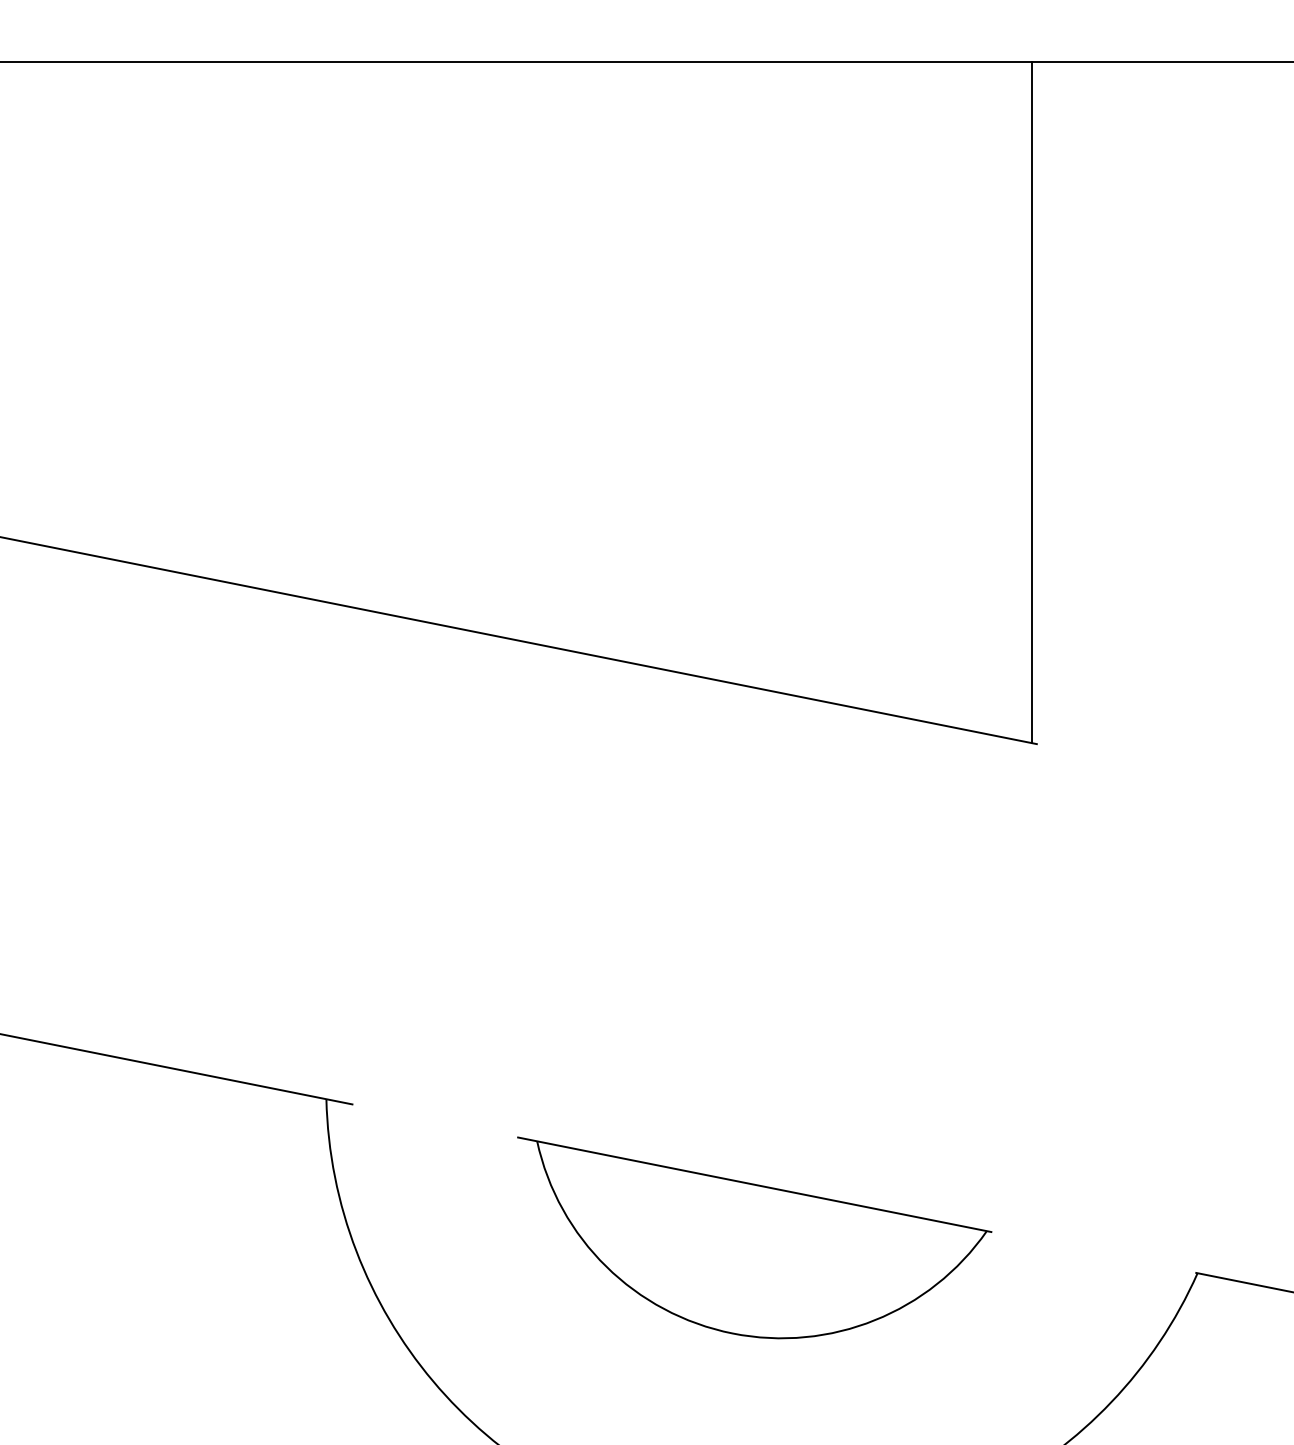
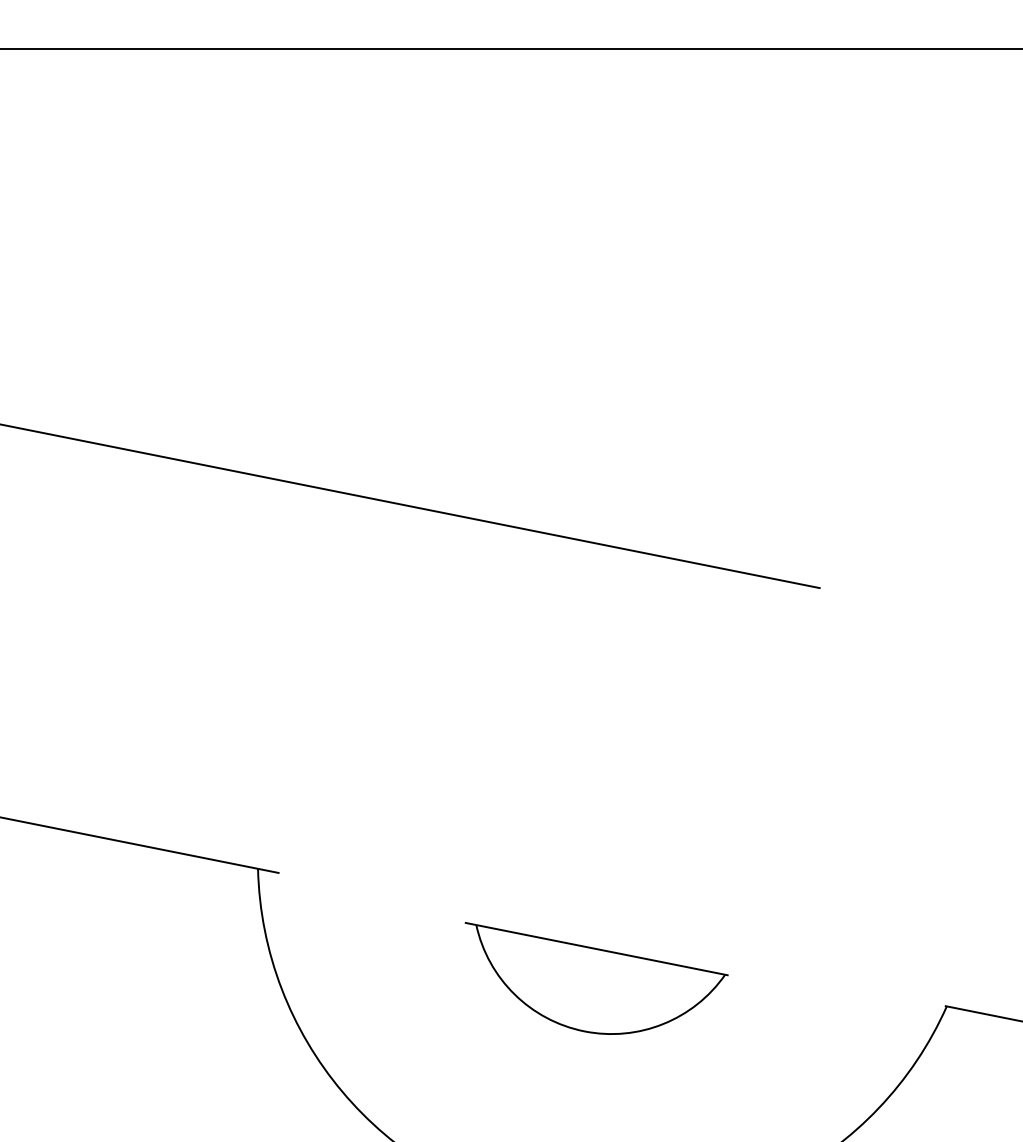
line: (1031, 402) -> (815, 318), removed
part: (754, 1237) -> (596, 978), size x0.7

